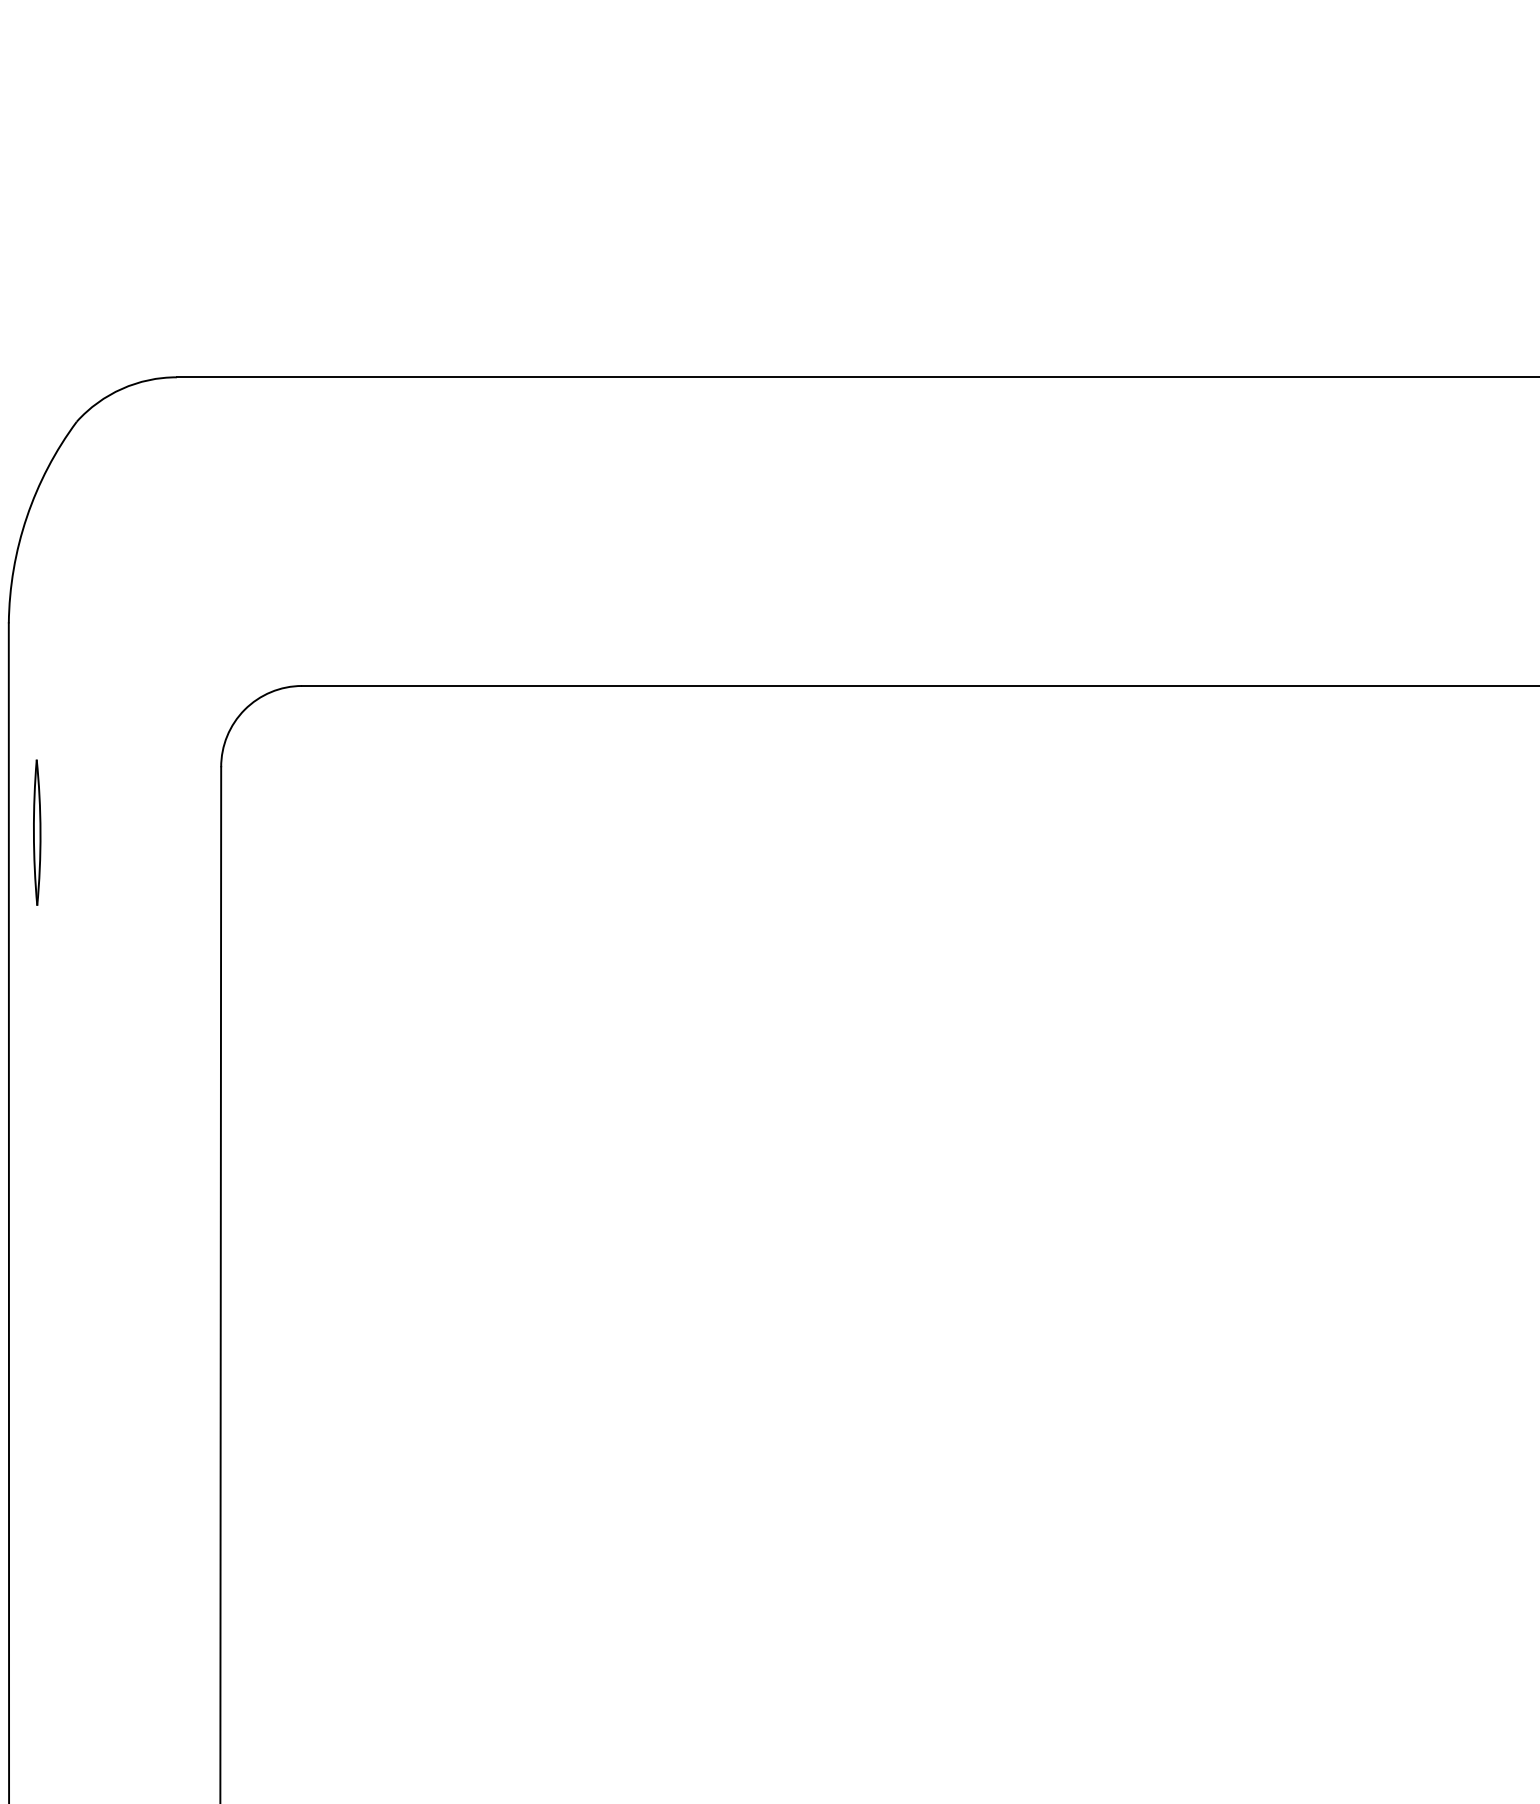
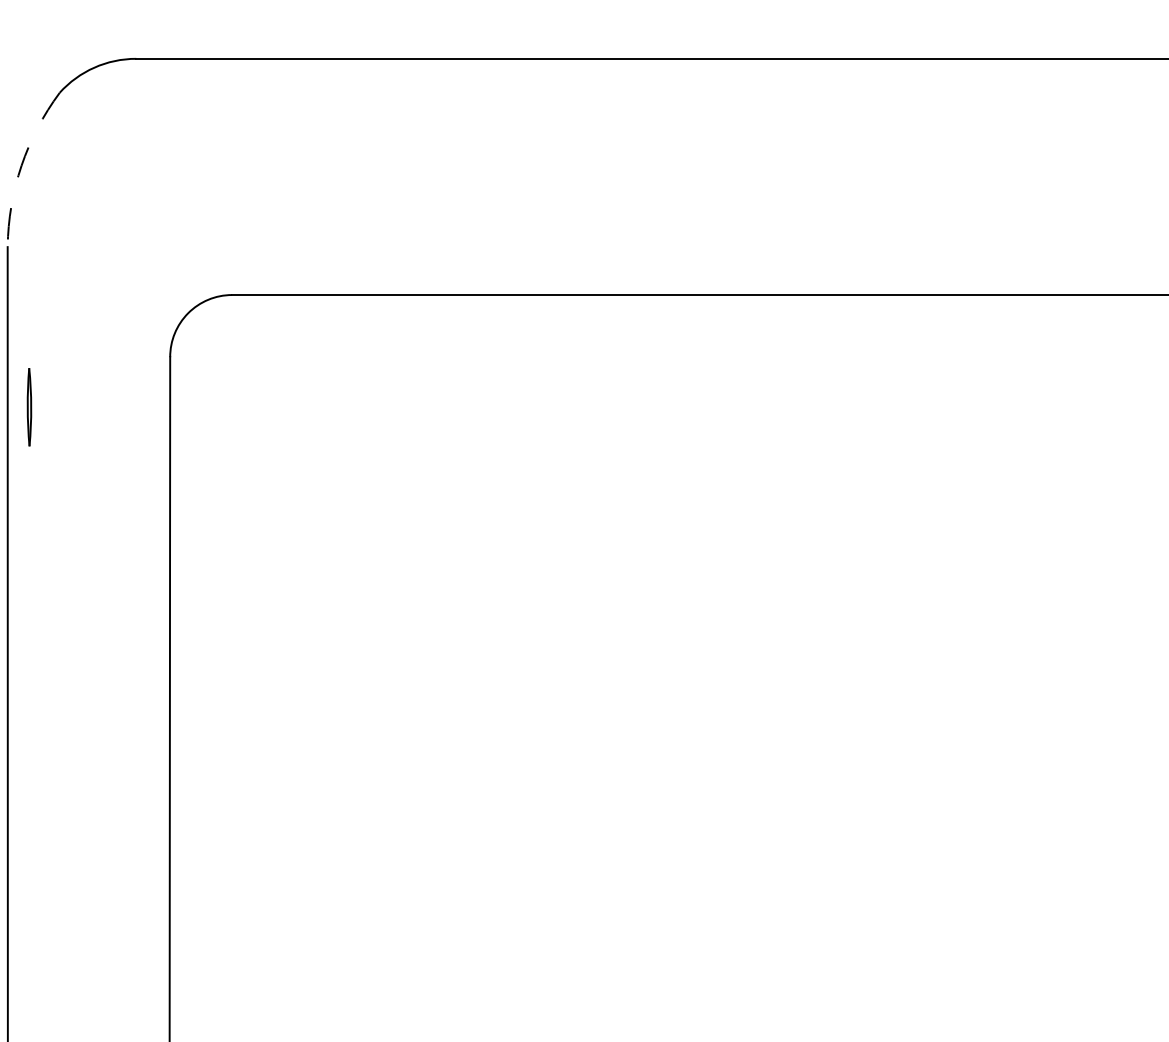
arc: (26, 517) -> (21, 166), solid -> dashed
part: (37, 832) -> (29, 407), size x0.7

